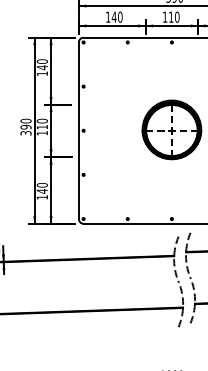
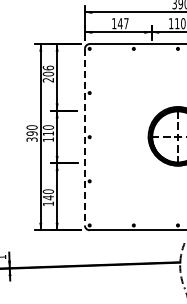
text: (120, 16) -> (126, 22), 140 -> 147
text: (41, 67) -> (47, 73), 140 -> 206
line: (78, 131) -> (84, 137), solid -> dashed

